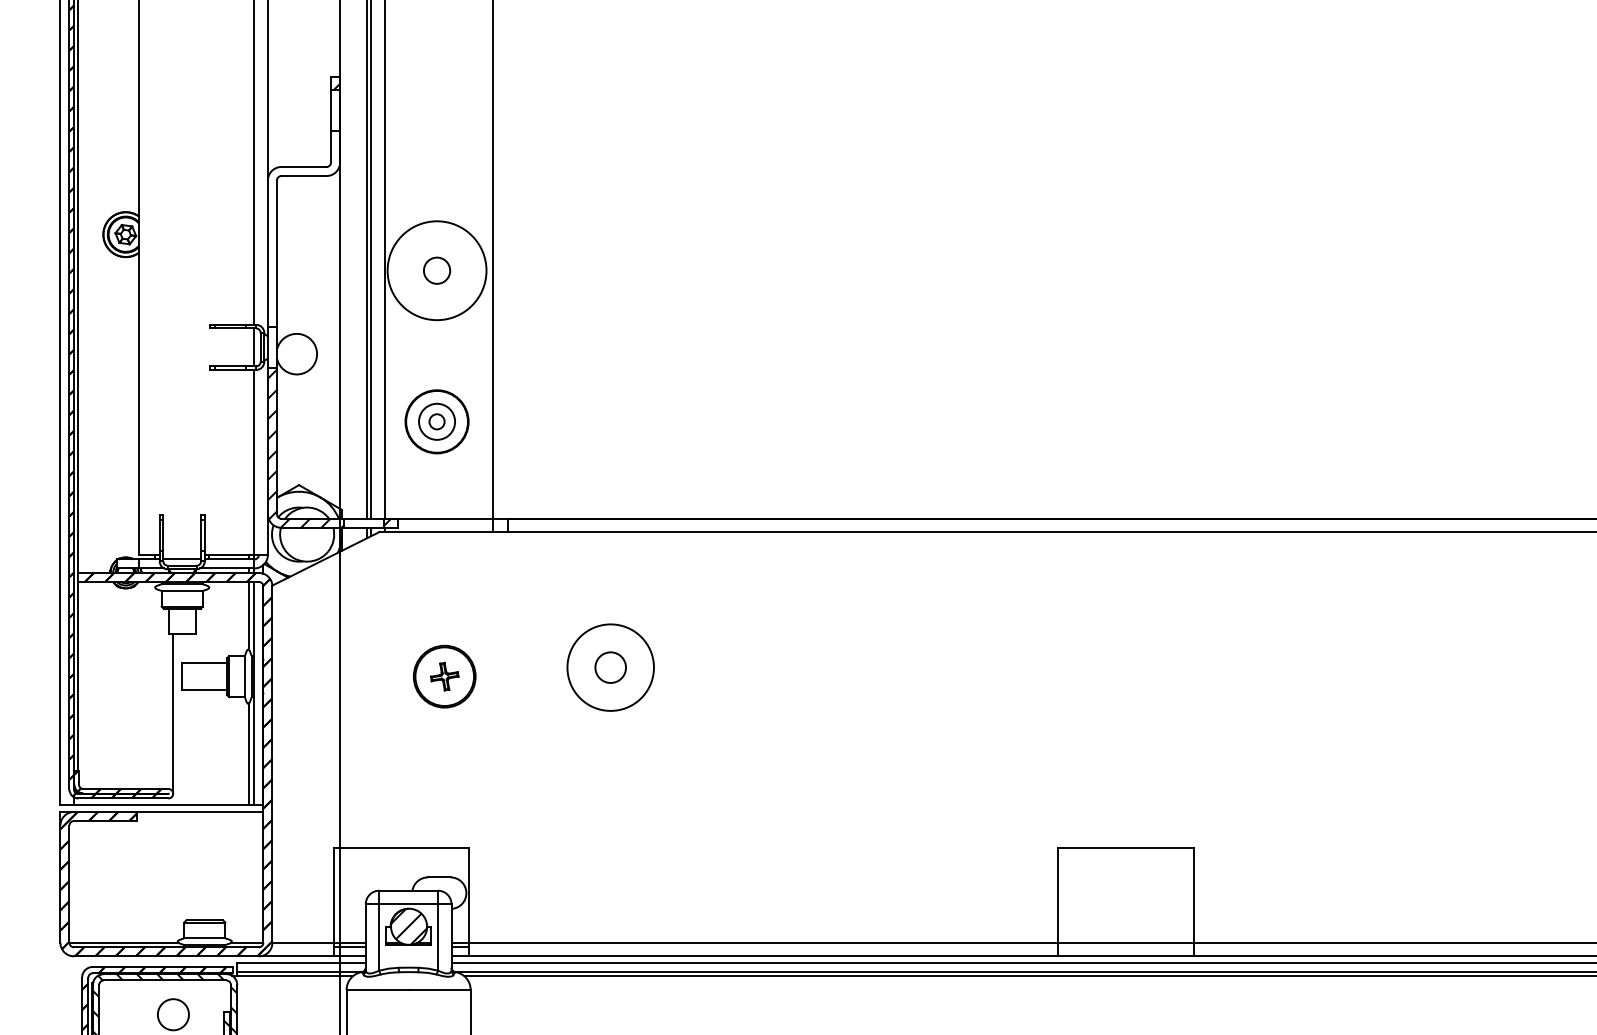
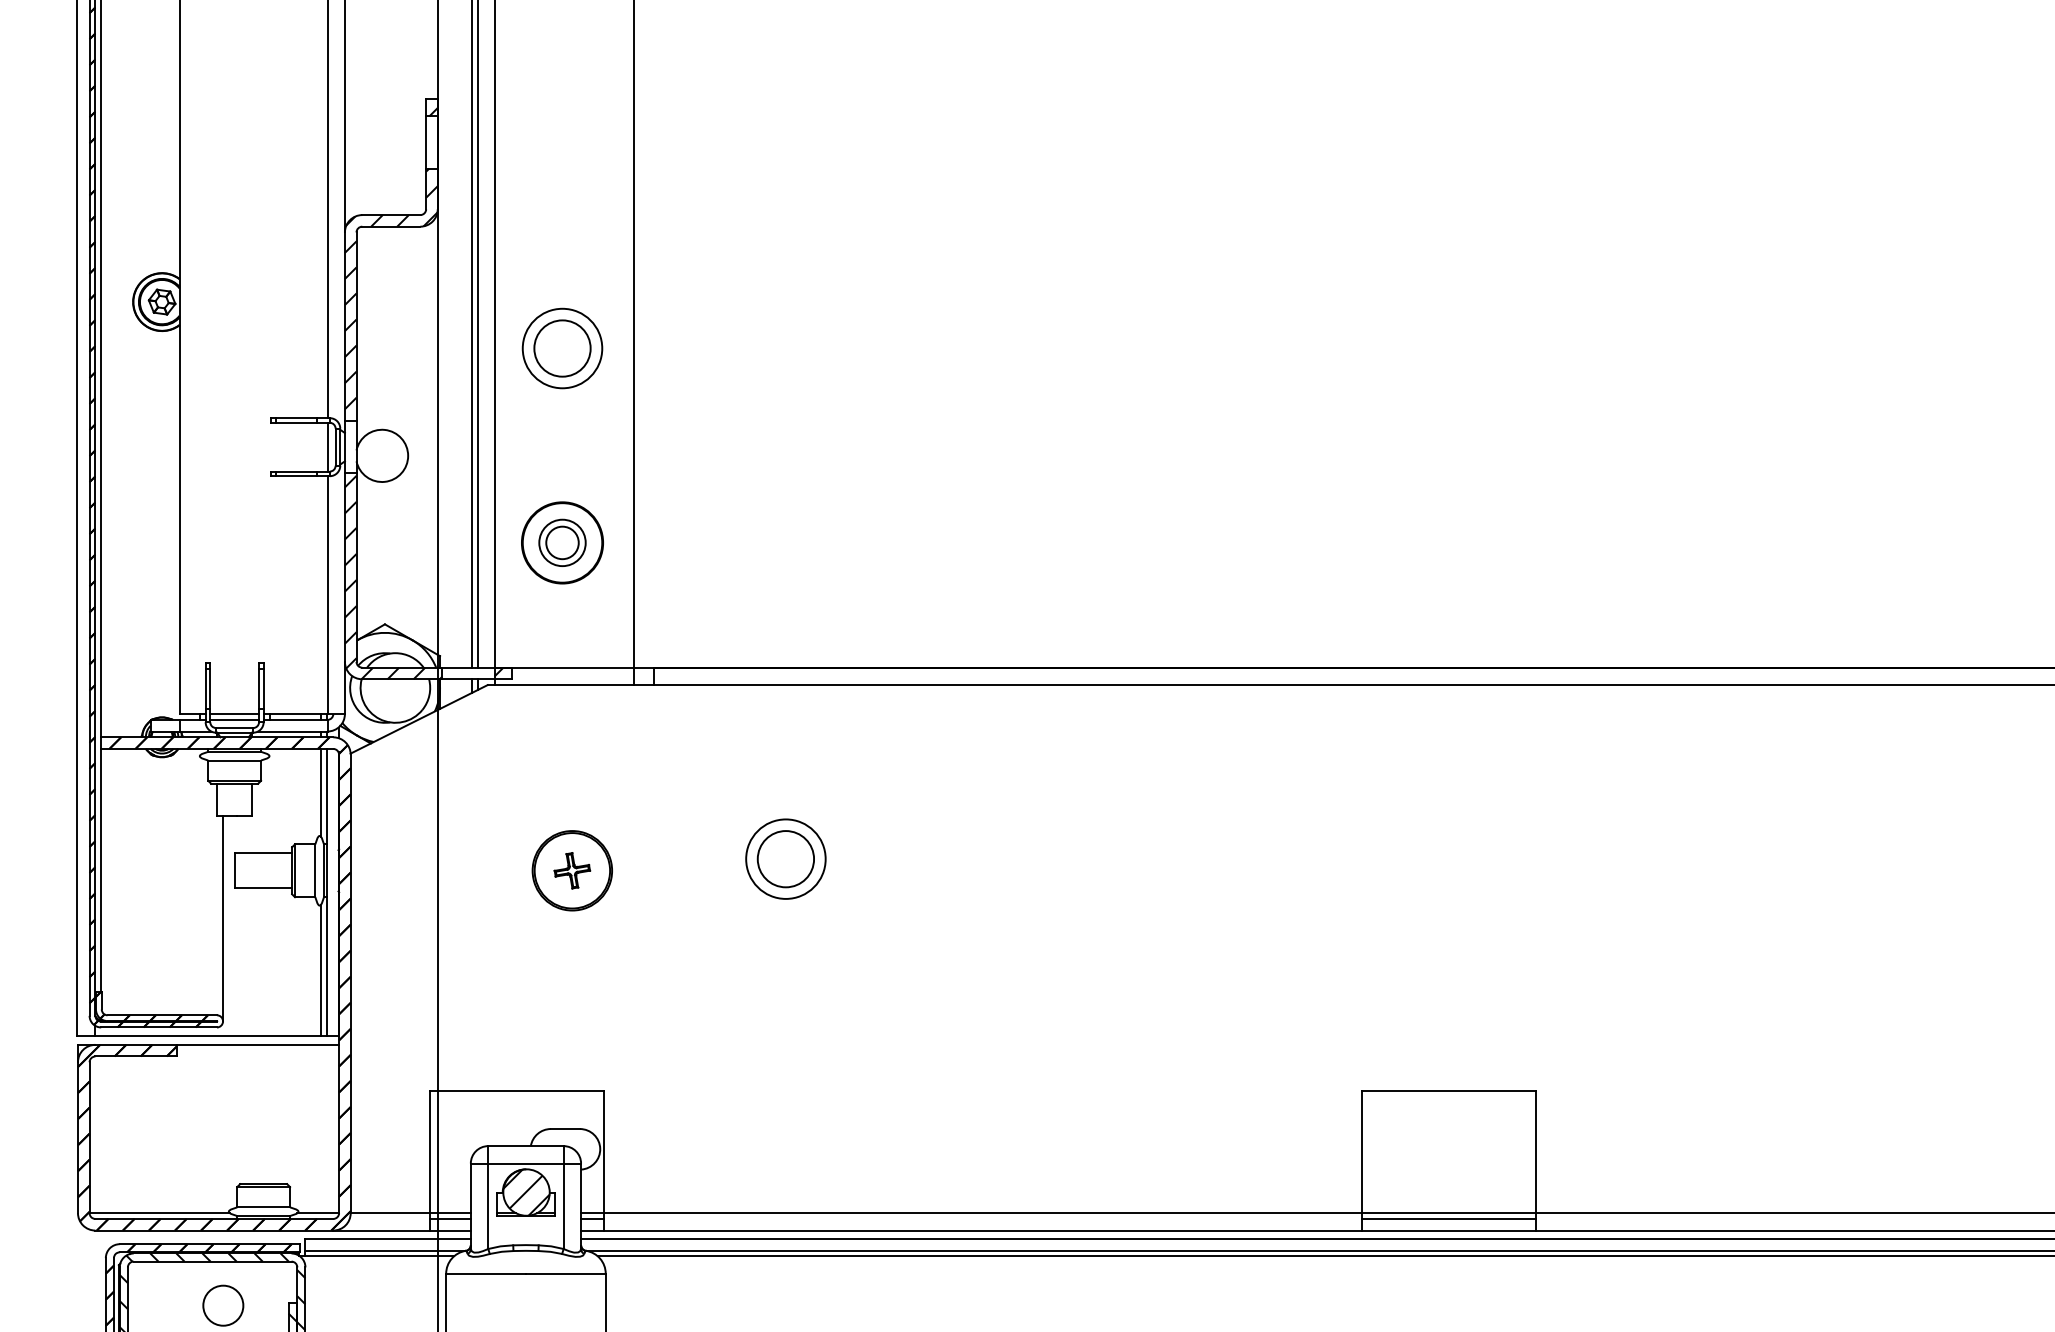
hatch: (303, 224) -> (390, 288), added
circle: (437, 270) -> (562, 348), size x0.62
circle: (437, 270) -> (562, 348), size x1.67
circle: (437, 421) -> (562, 542), size x1.67
line: (182, 555) -> (234, 714), added
circle: (610, 667) -> (785, 858), size x0.71
circle: (610, 667) -> (785, 859), size x1.43
line: (1125, 946) -> (1448, 1218), added

